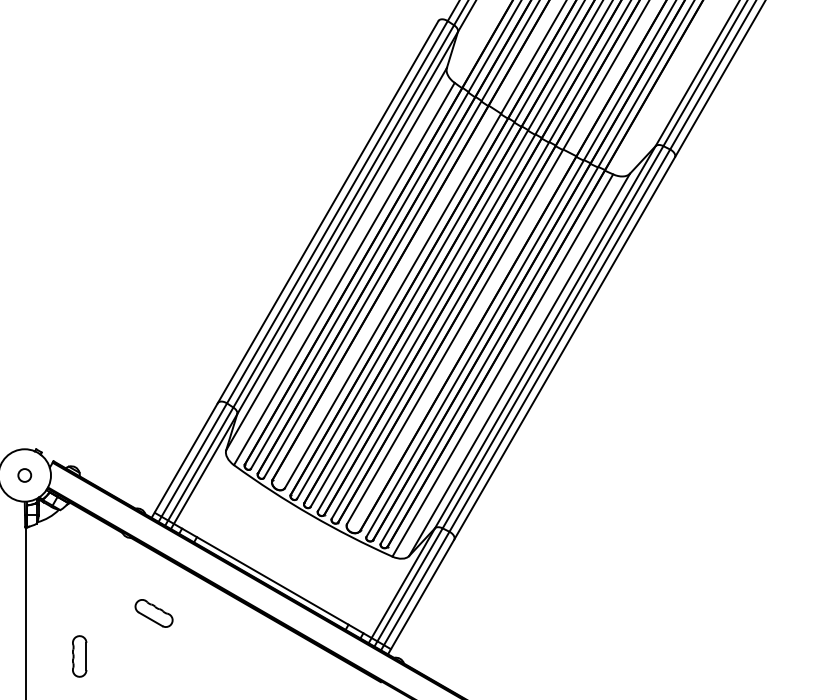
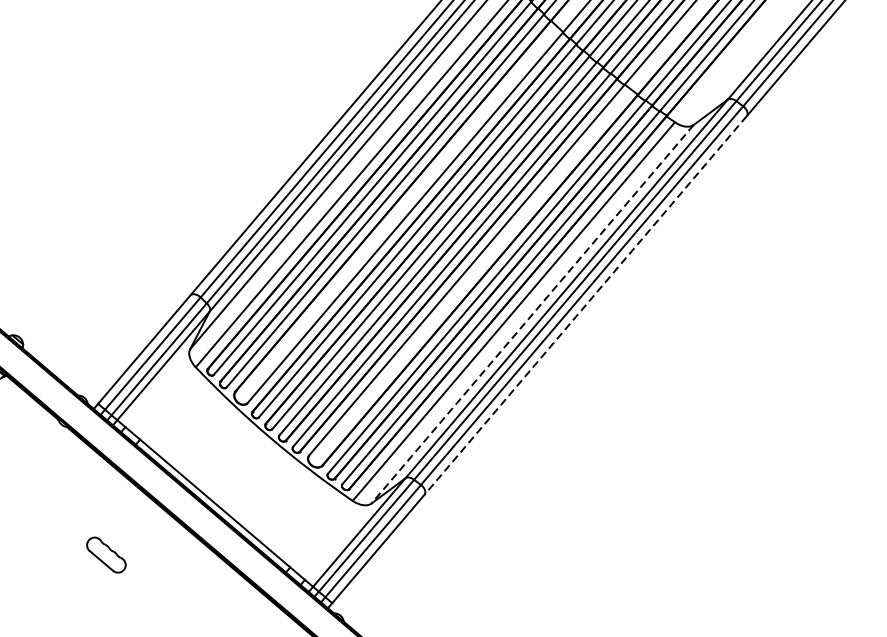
line: (564, 348) -> (585, 305), solid -> dashed
line: (519, 364) -> (532, 313), solid -> dashed
part: (153, 613) -> (105, 555), moved

